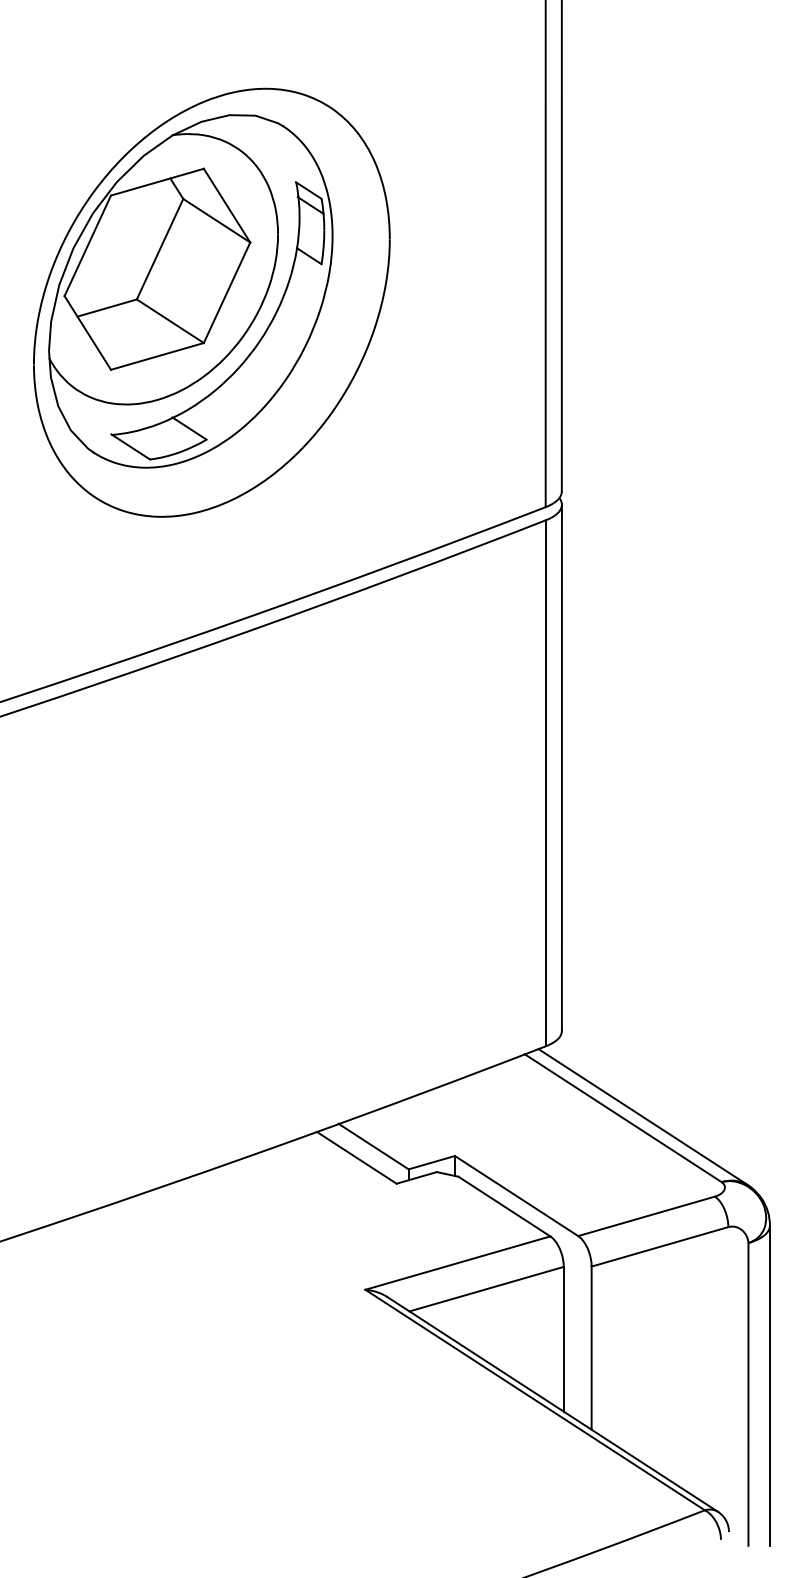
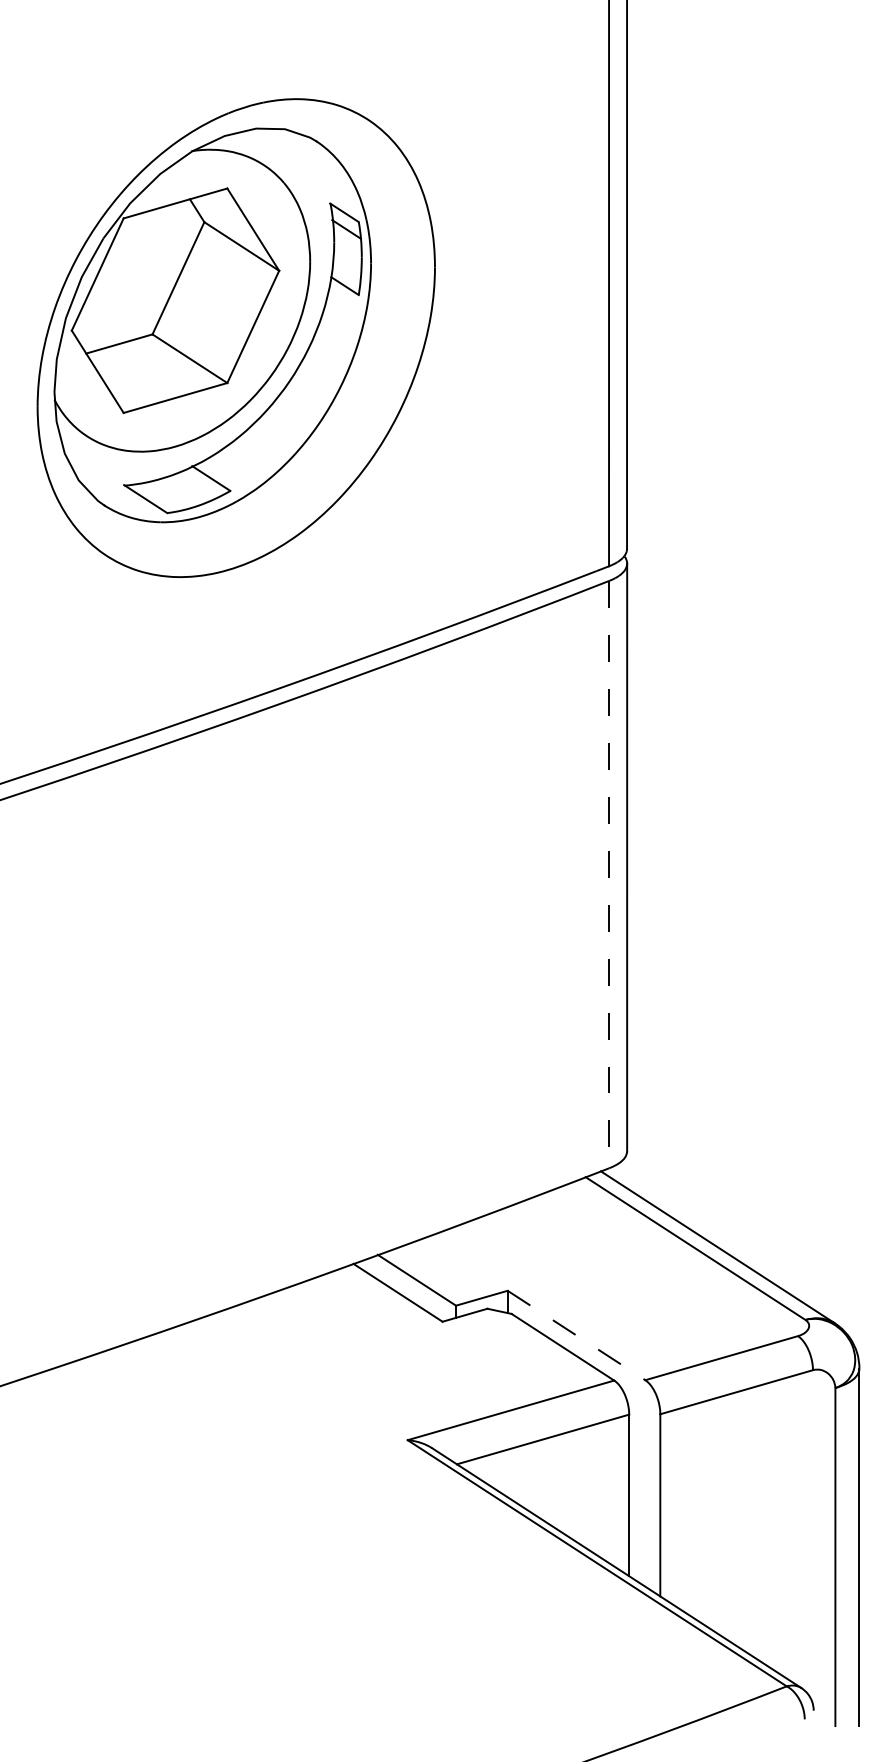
line: (546, 783) -> (609, 874), solid -> dashed
line: (516, 1196) -> (576, 1335), solid -> dashed

